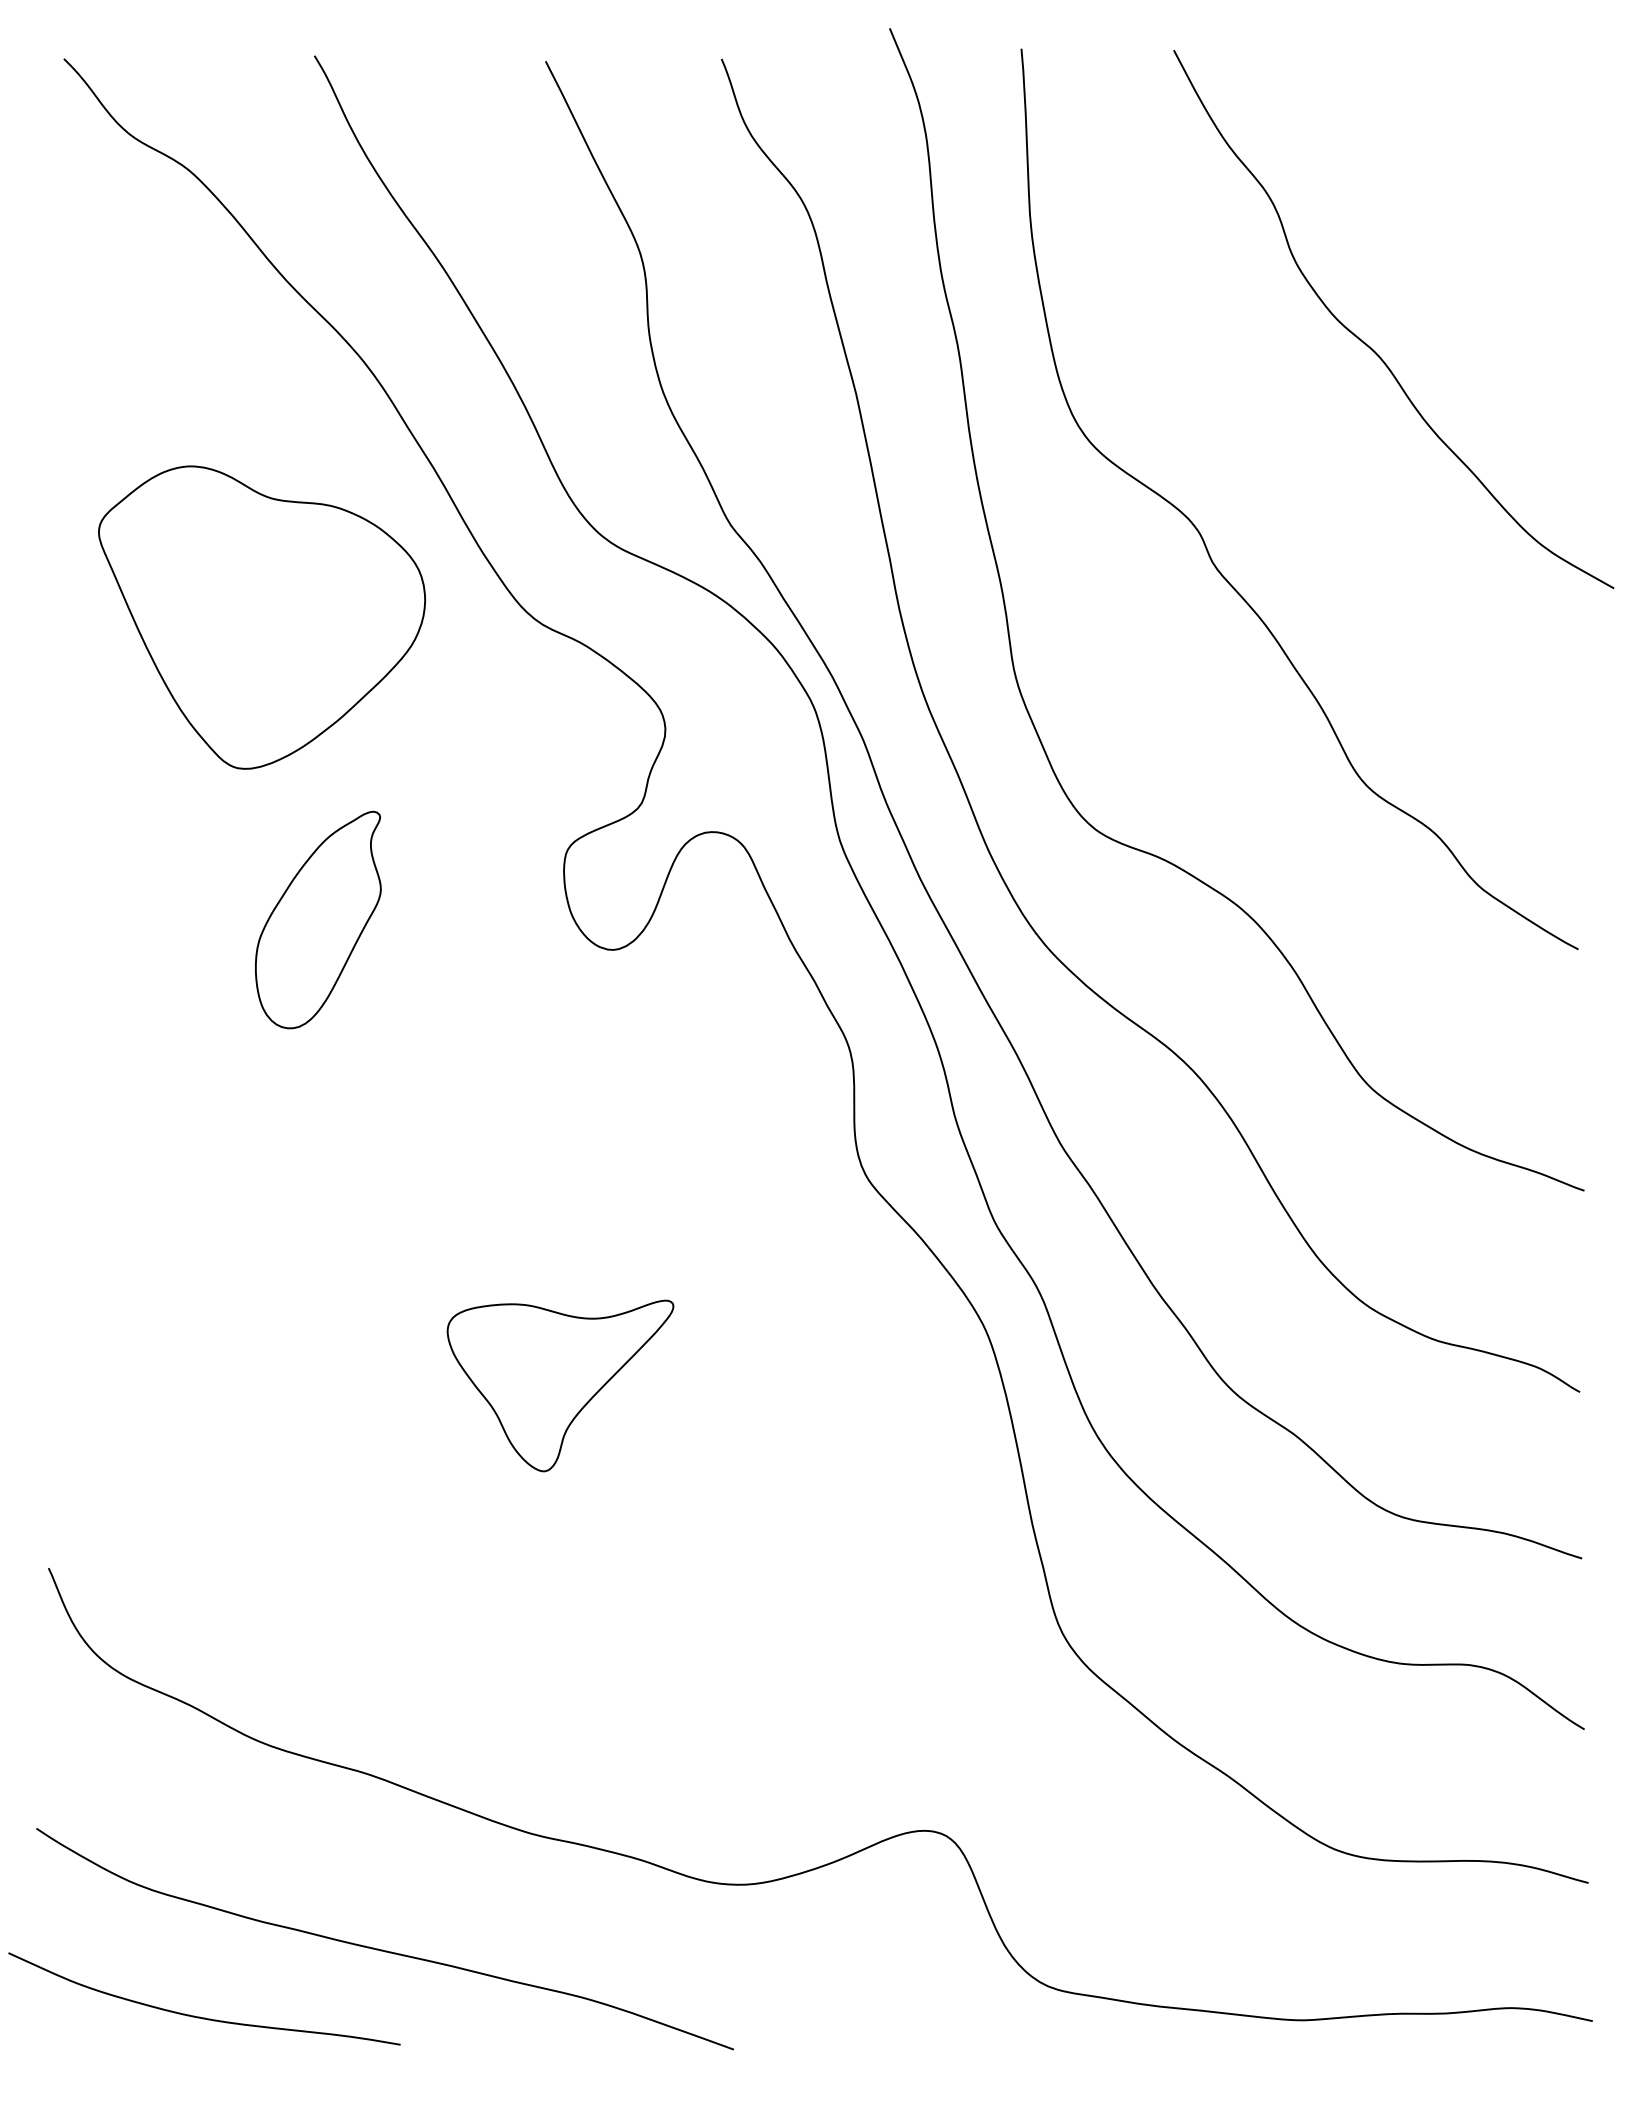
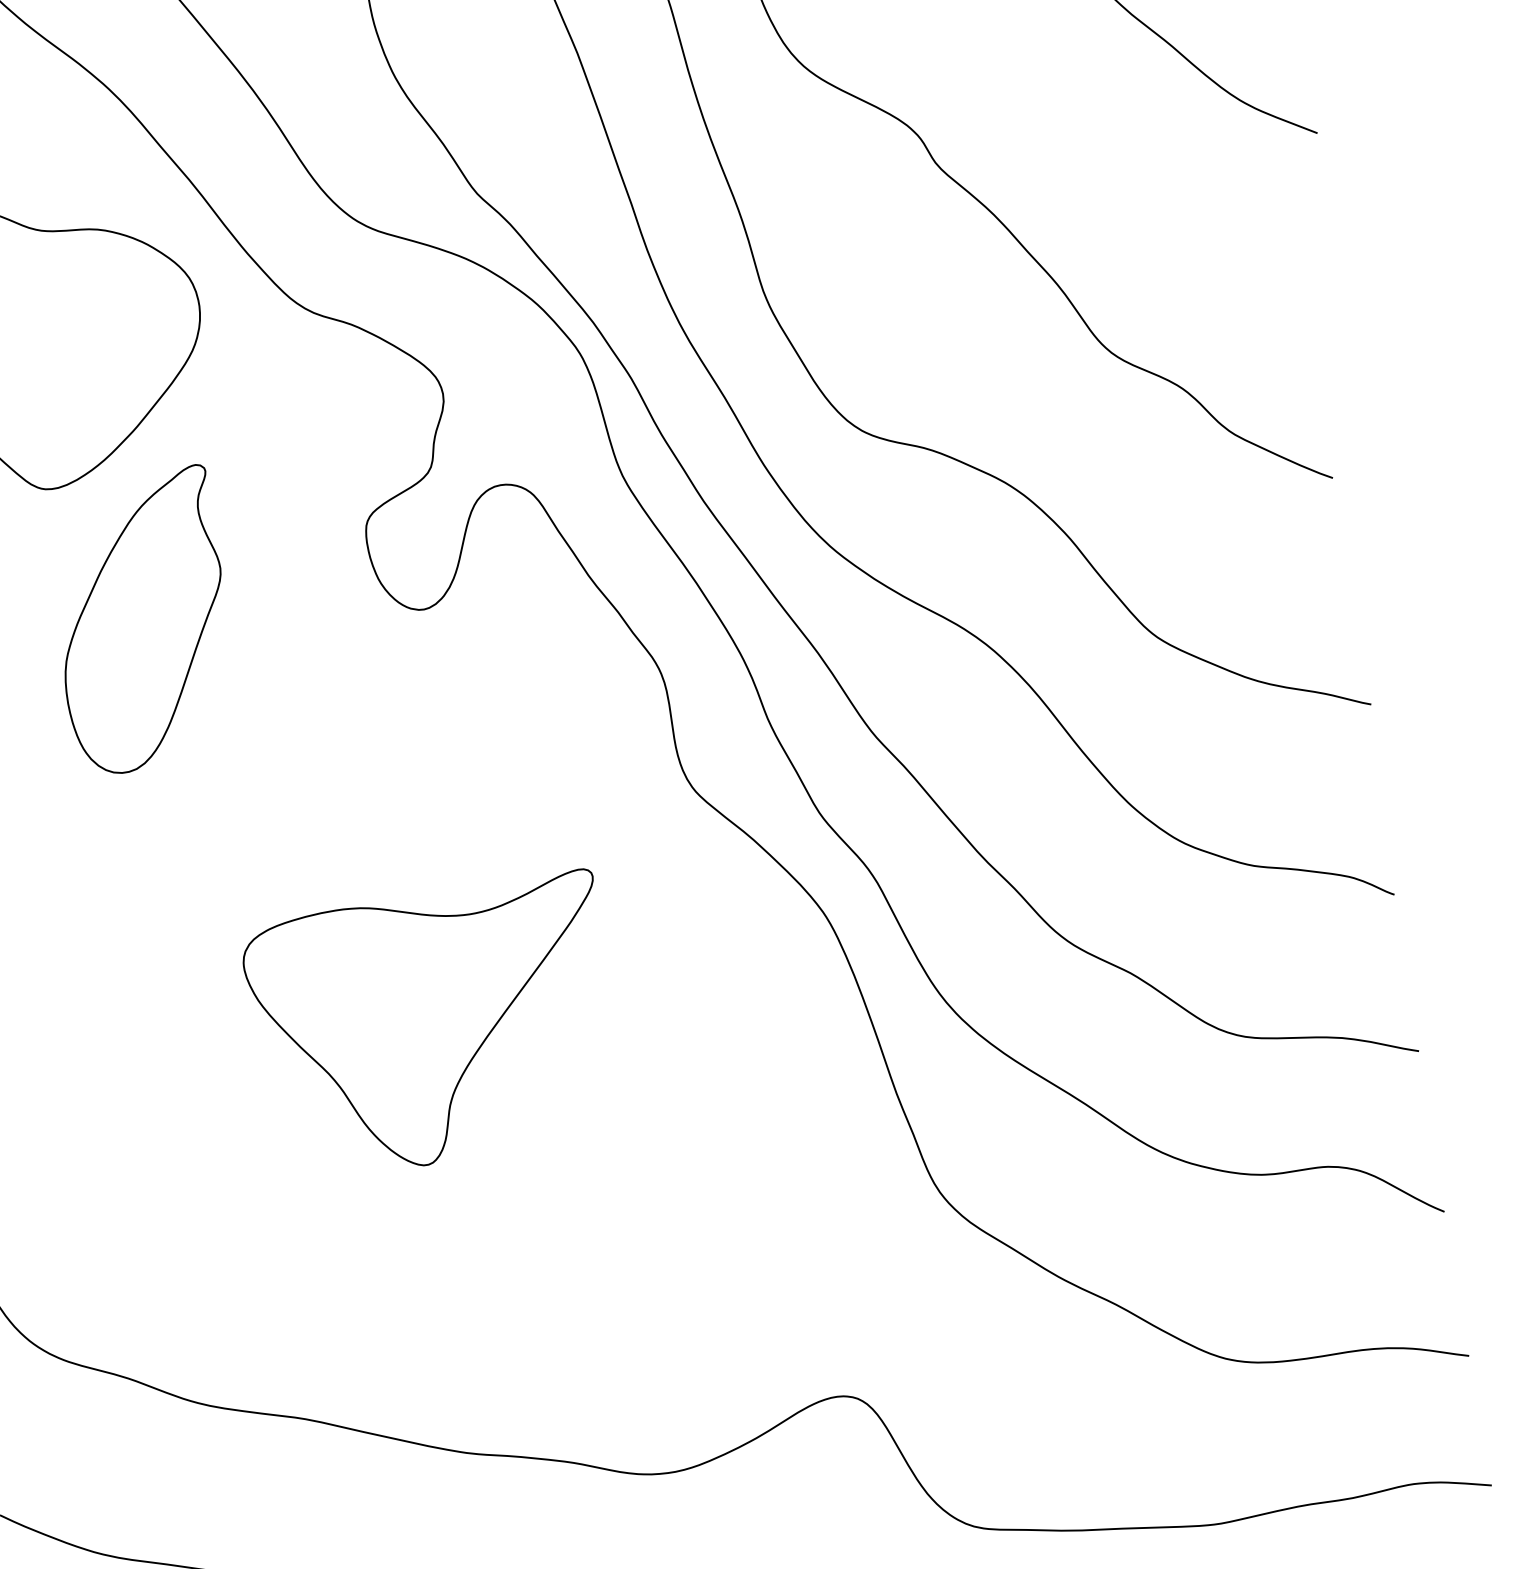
part: (318, 919) -> (142, 620), size x1.43
part: (560, 1385) -> (433, 1026), size x1.67

